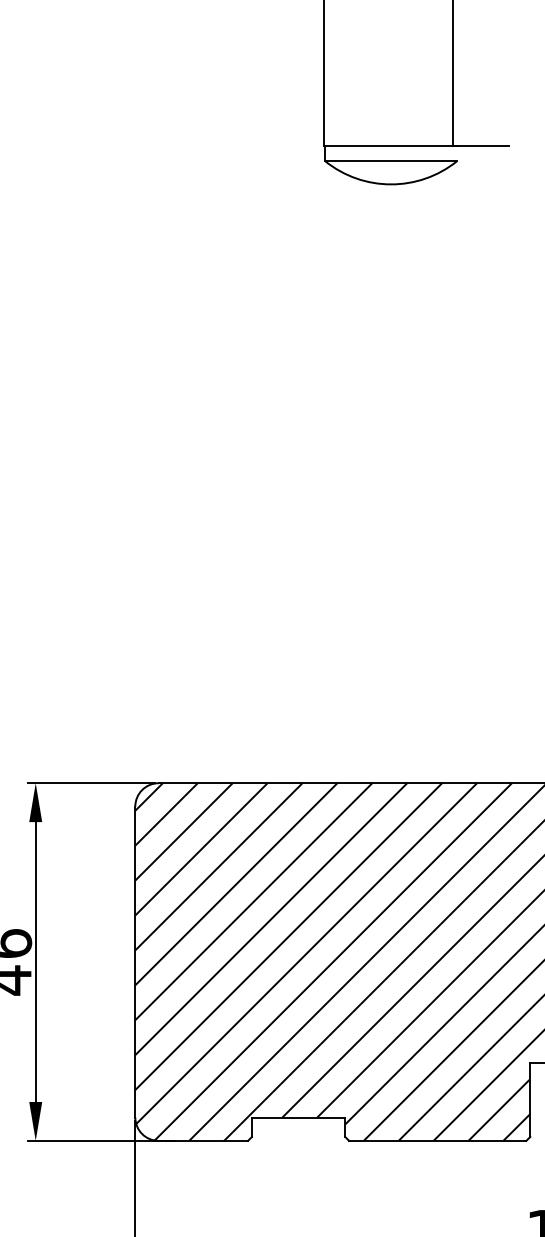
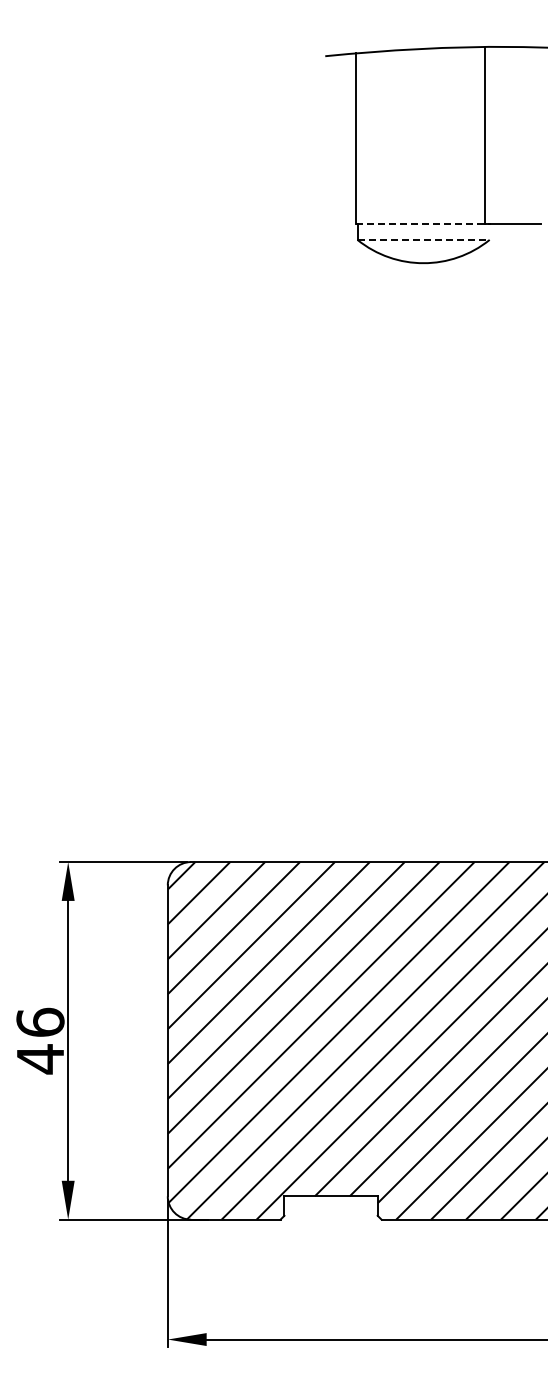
line: (392, 145) -> (424, 224), solid -> dashed
line: (392, 160) -> (424, 239), solid -> dashed

